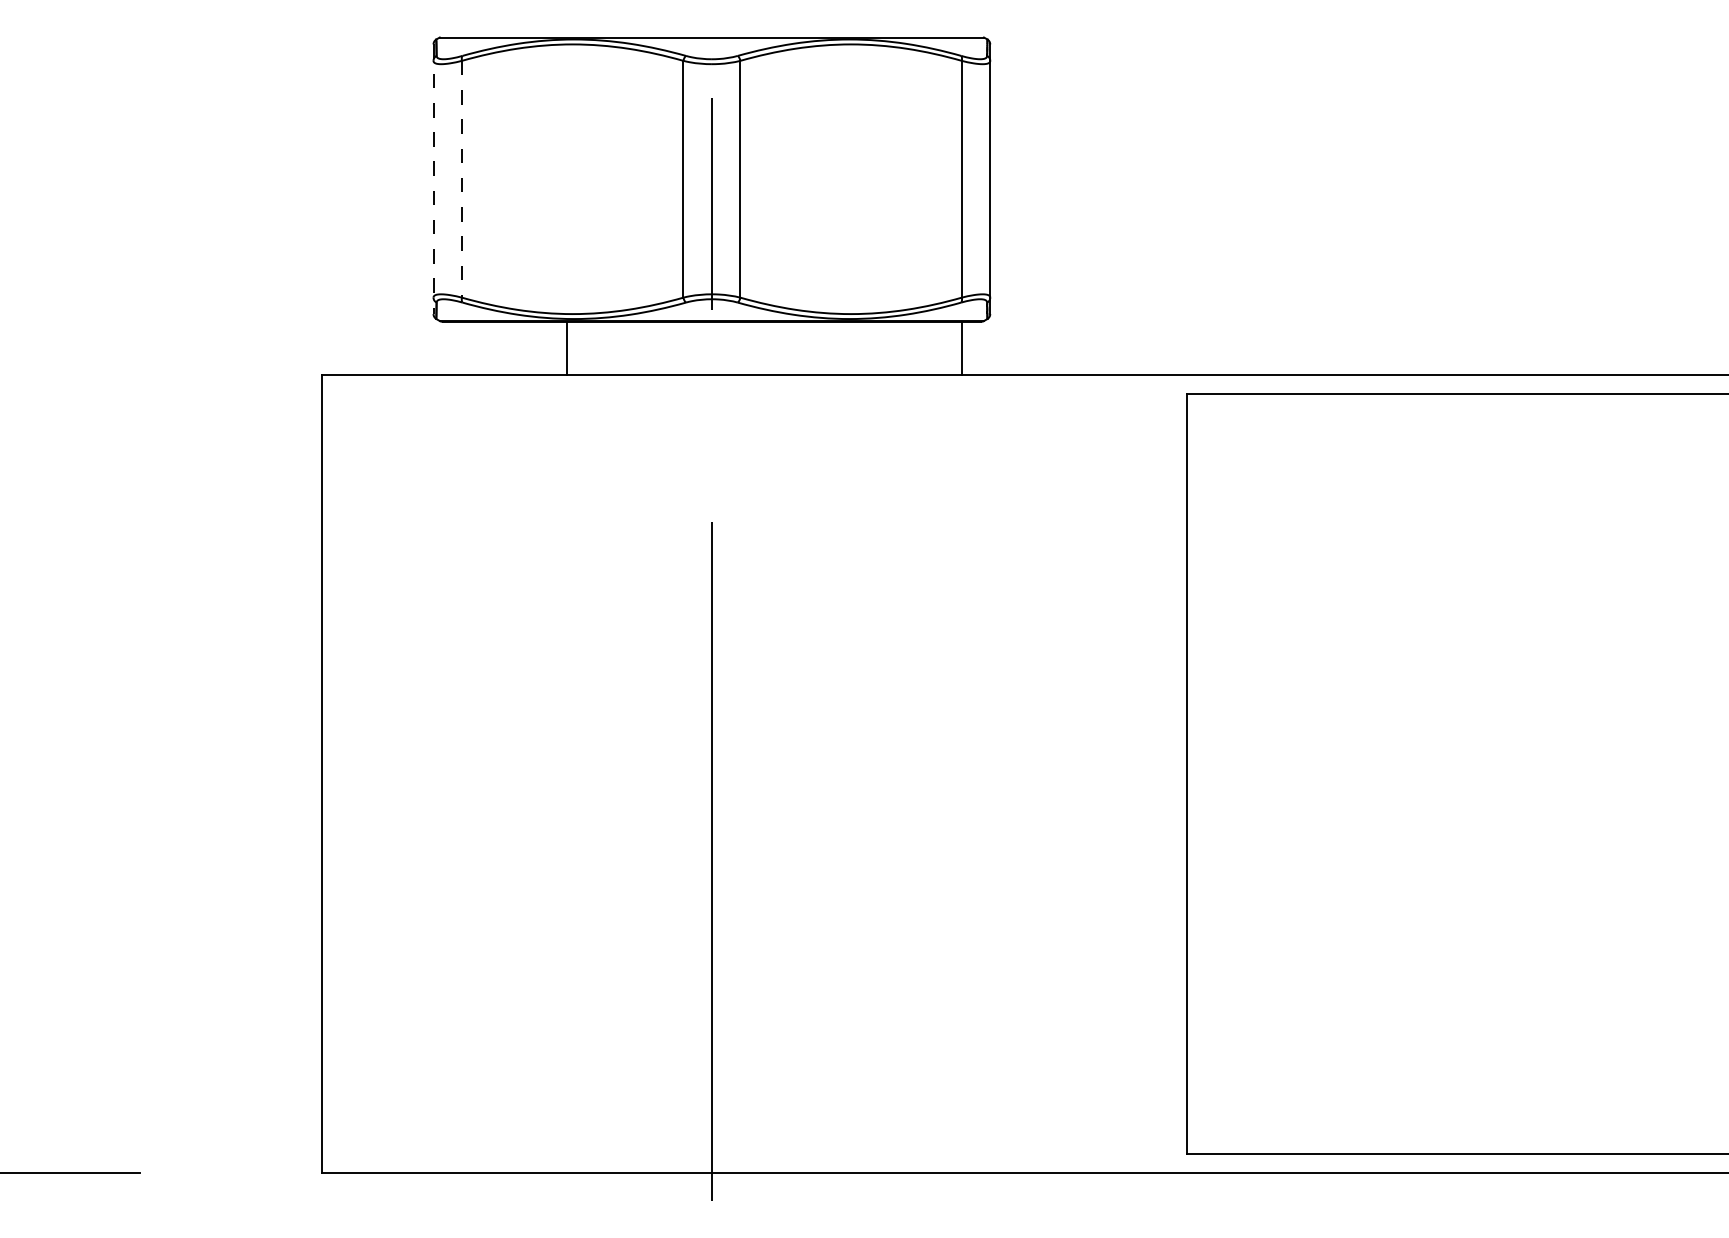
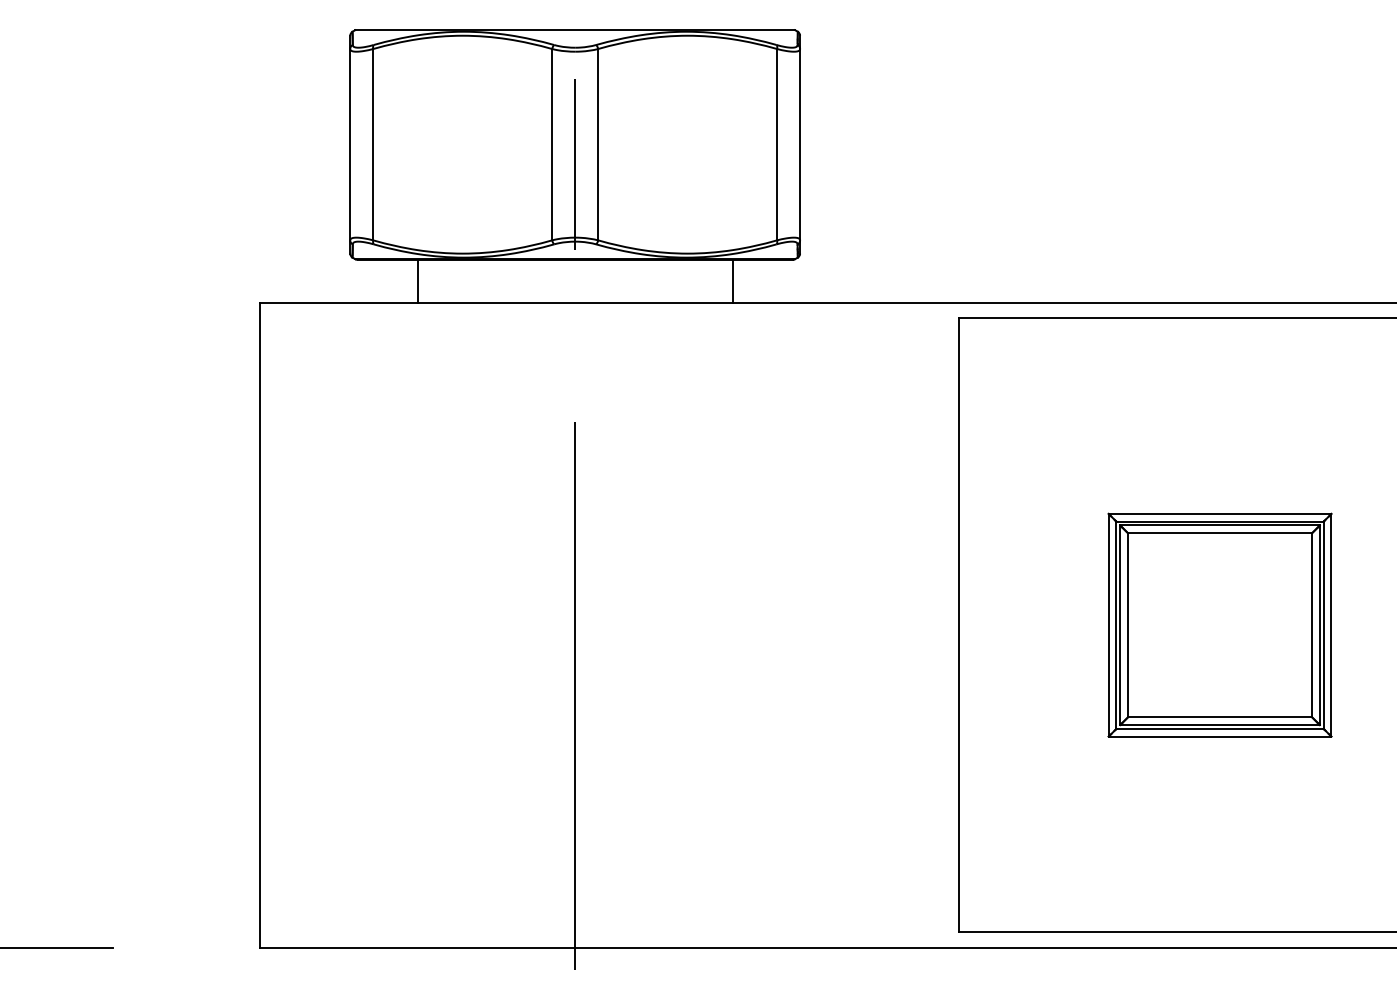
line: (433, 179) -> (350, 144), dashed -> solid
line: (462, 179) -> (373, 144), dashed -> solid
line: (567, 347) -> (418, 280), moved
line: (961, 347) -> (732, 280), moved
part: (1509, 773) -> (1219, 624), added

